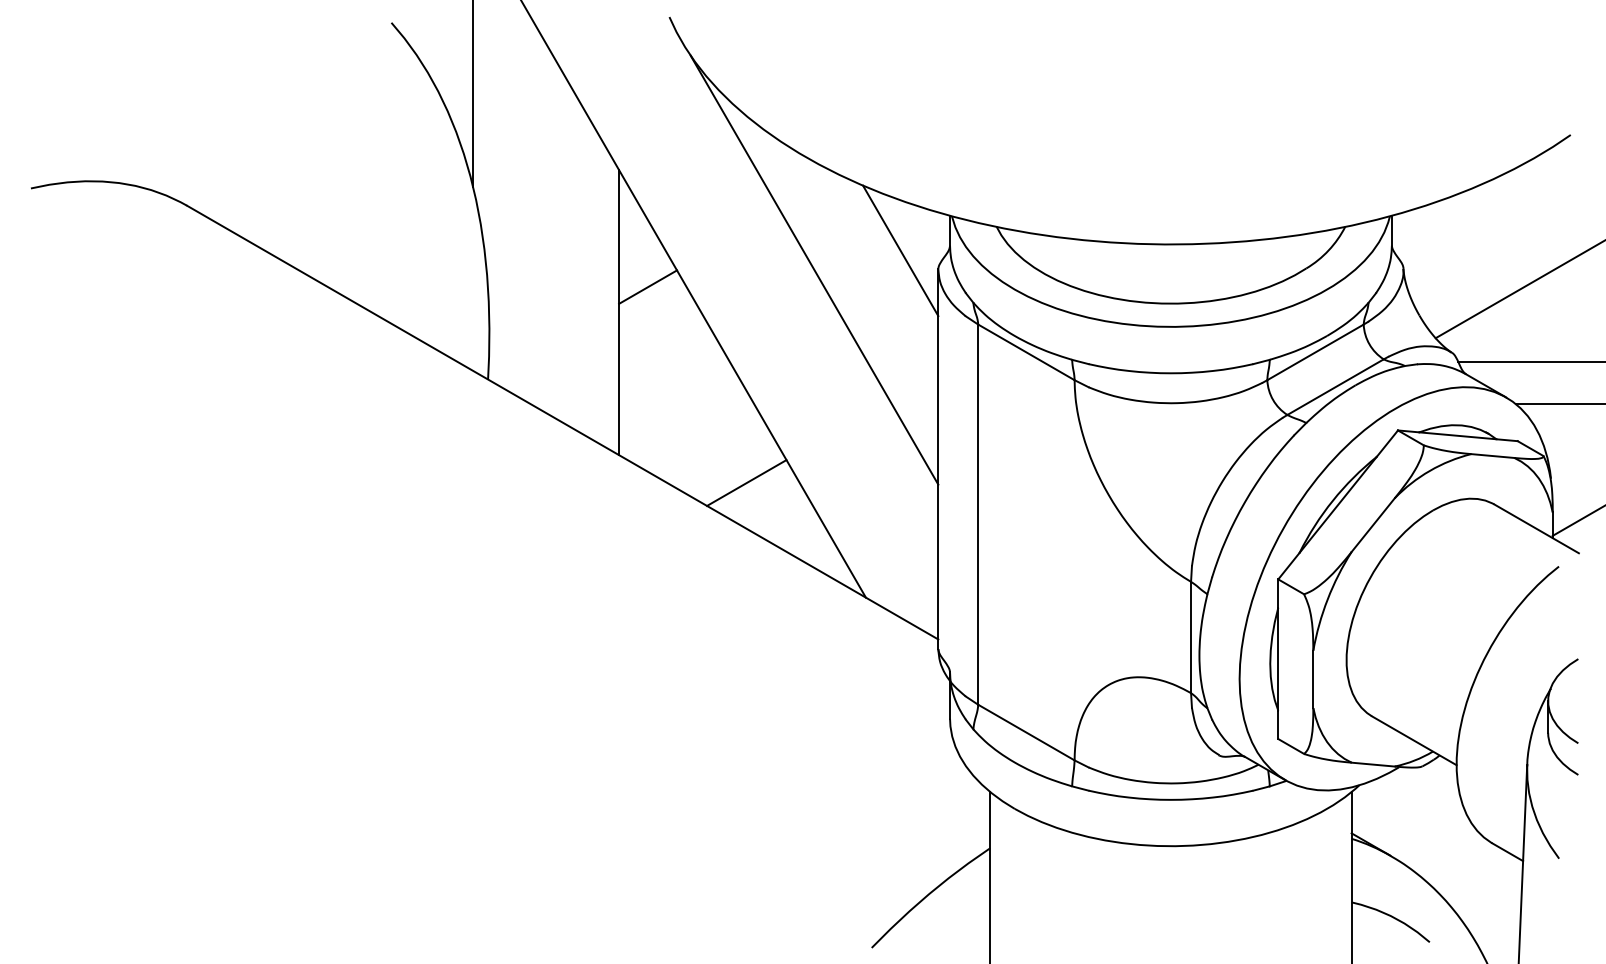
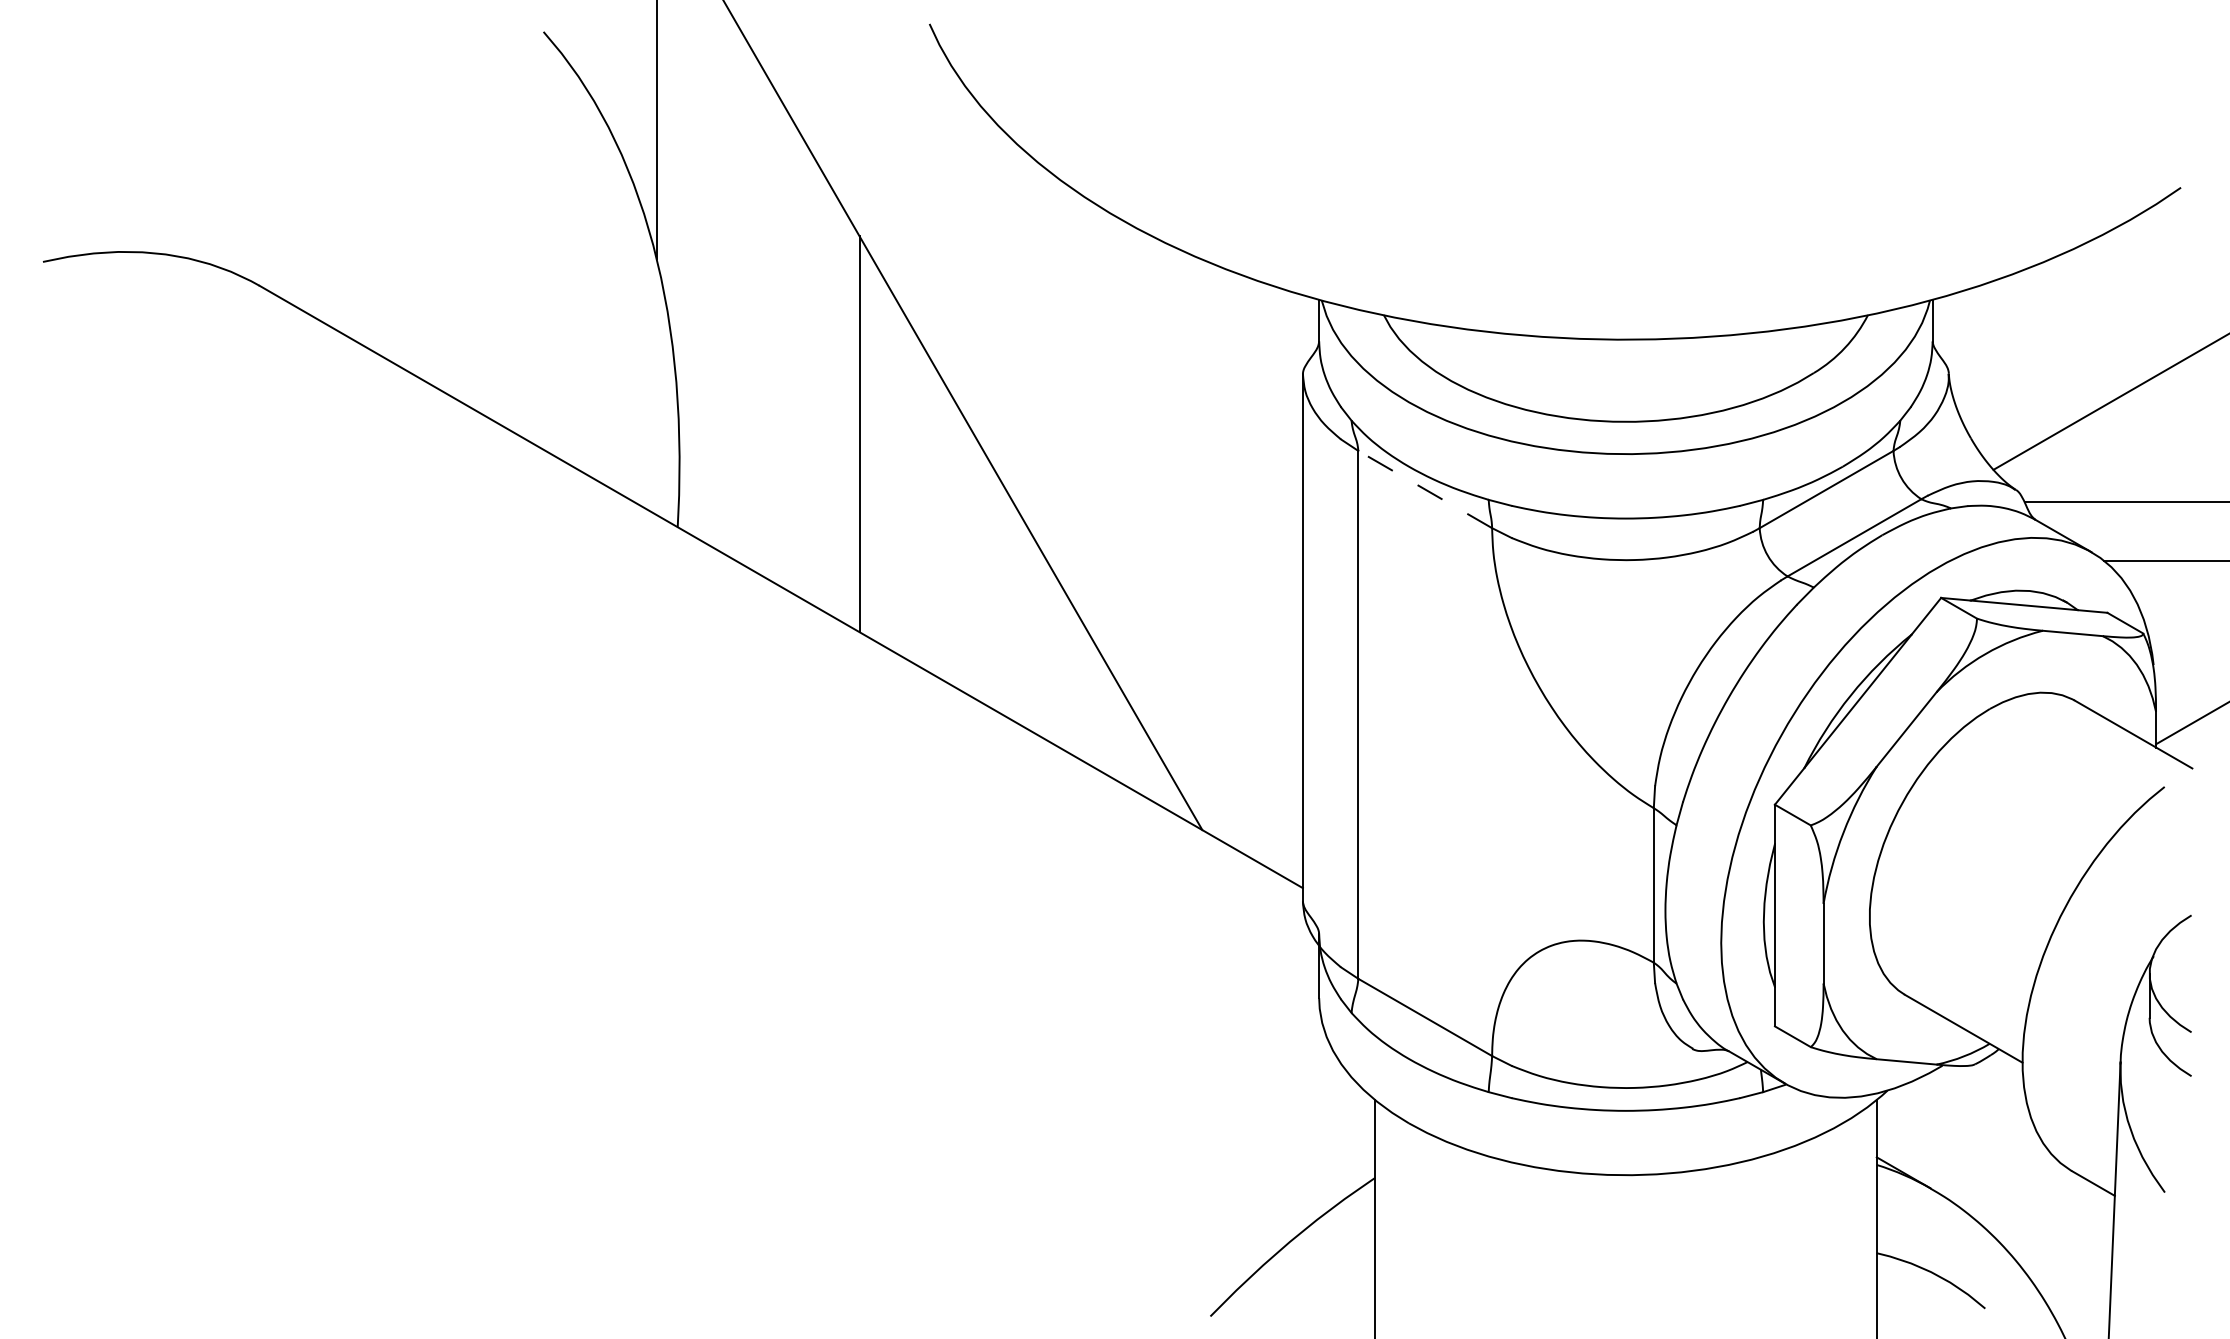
line: (900, 250) -> (1250, 348), removed
line: (814, 269) -> (1130, 374), removed
line: (648, 286) -> (900, 398), removed
line: (1026, 352) -> (1425, 489), solid -> dashed
line: (746, 482) -> (1036, 670), removed

